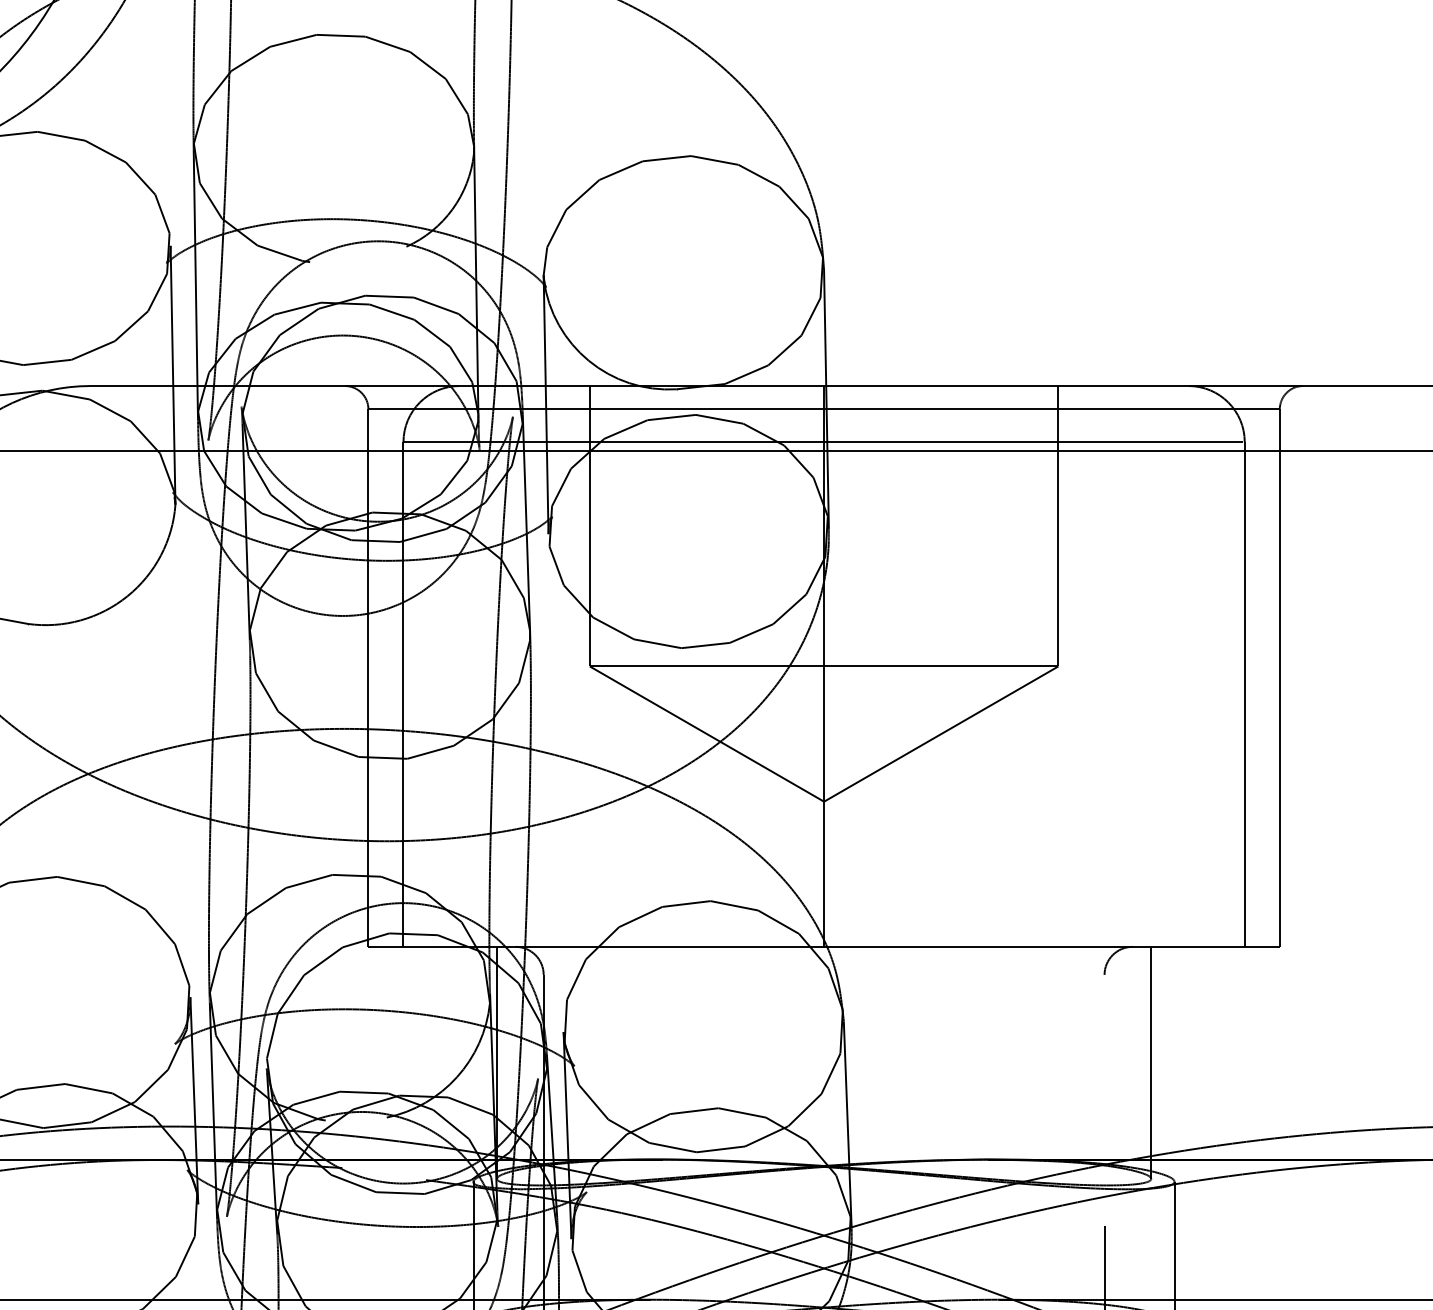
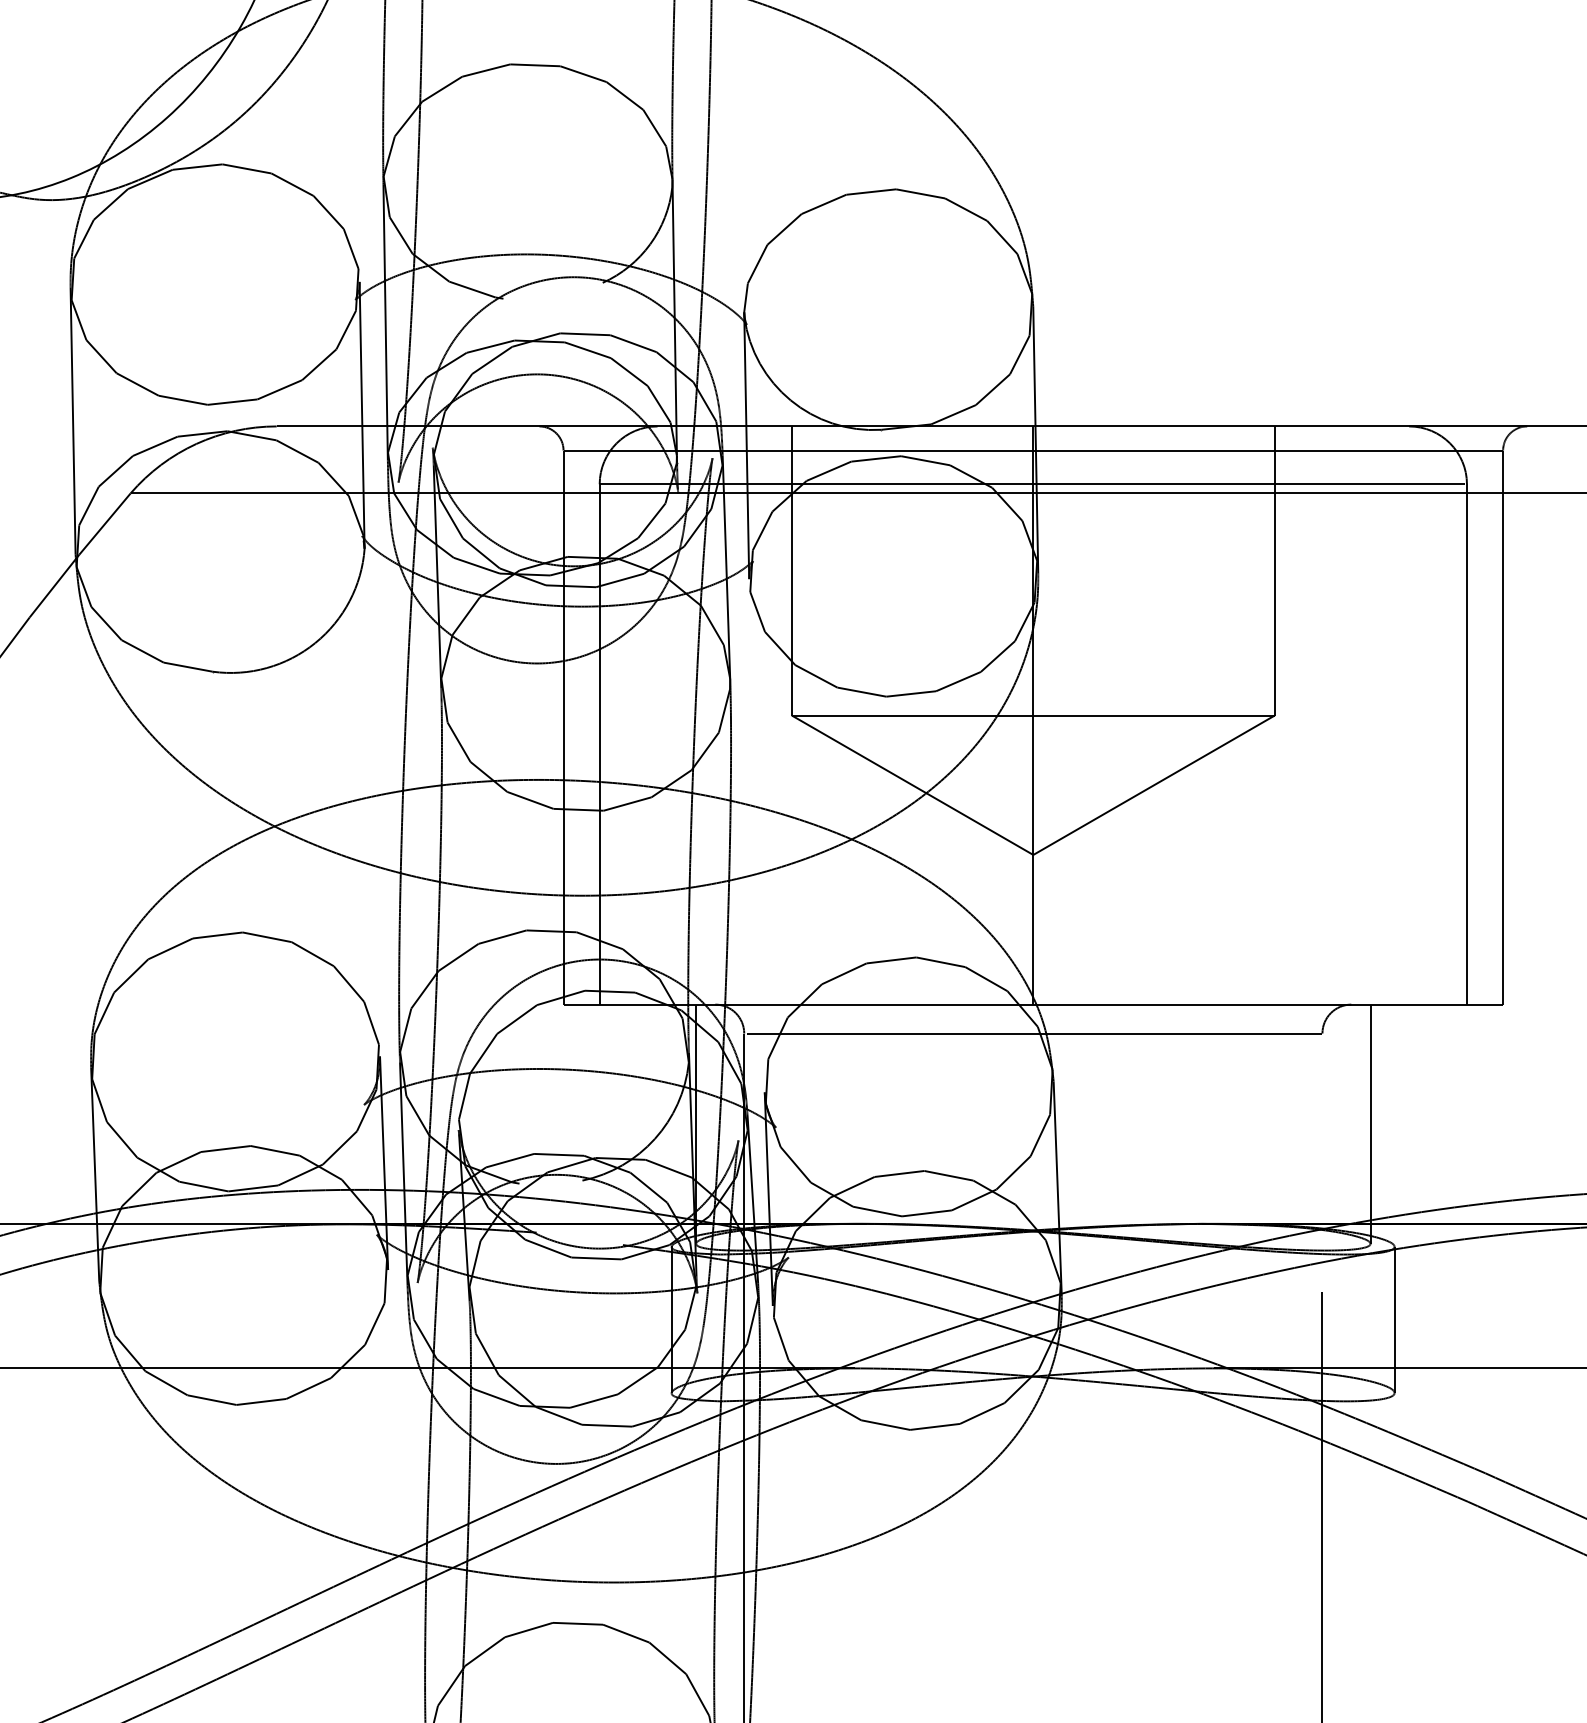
line: (825, 974) -> (1034, 1033), added

